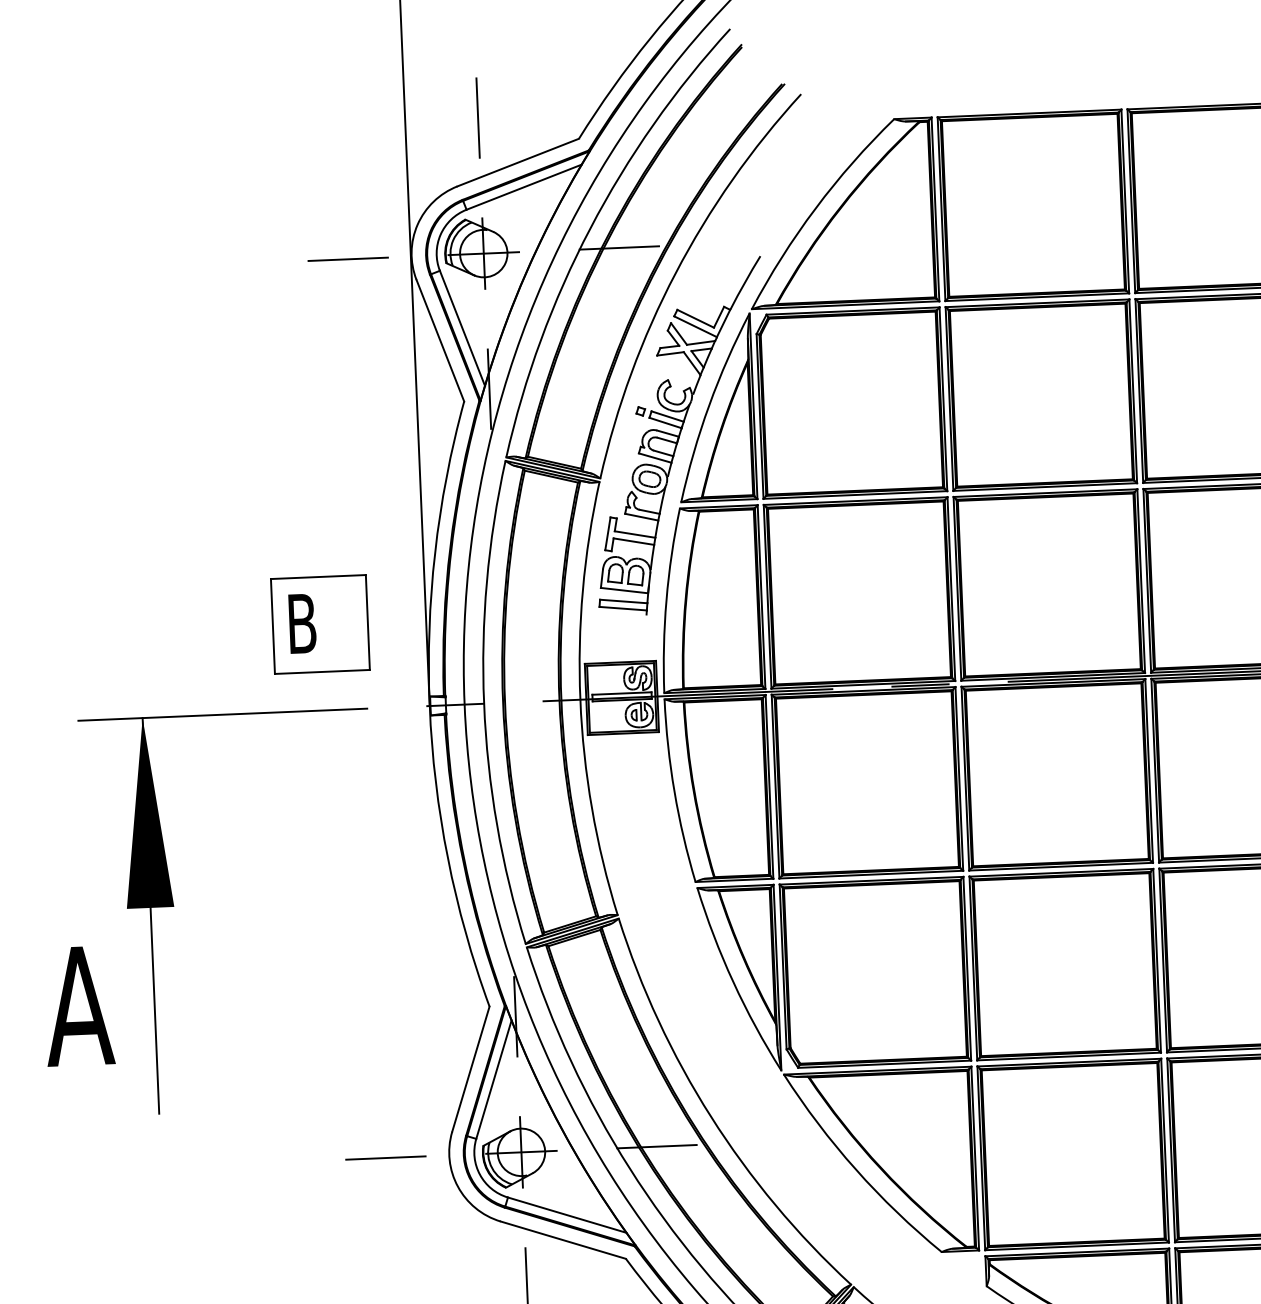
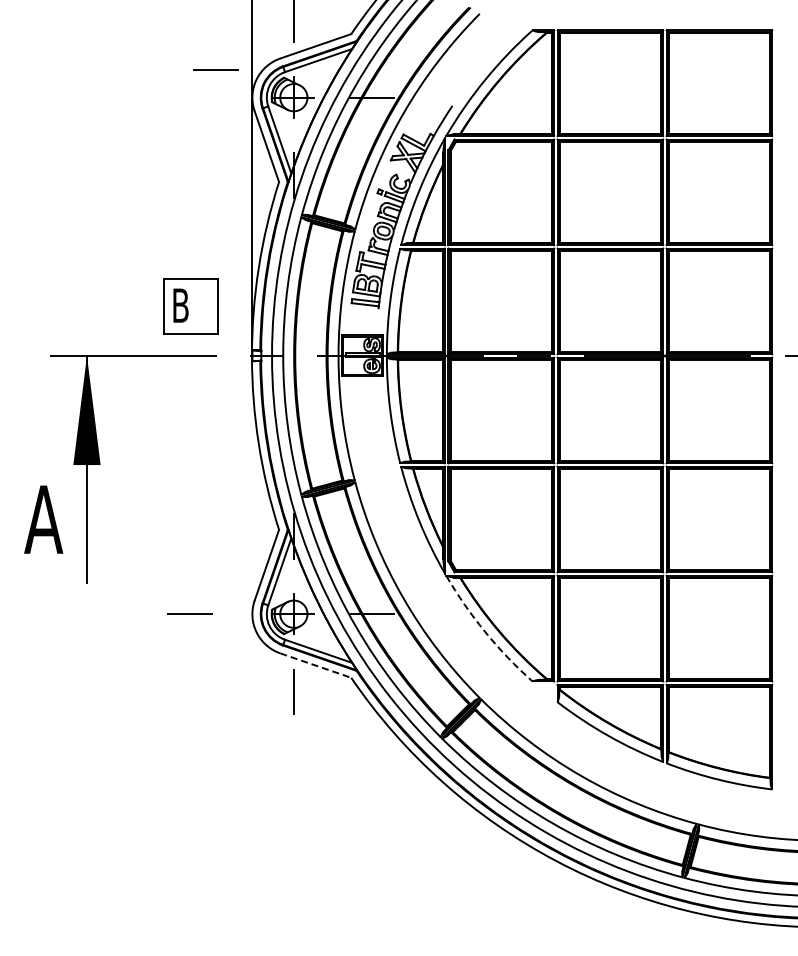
line: (347, 258) -> (215, 69), moved
line: (385, 1156) -> (189, 613), moved
arc: (856, 1170) -> (485, 632), solid -> dashed
line: (564, 1239) -> (316, 665), solid -> dashed

